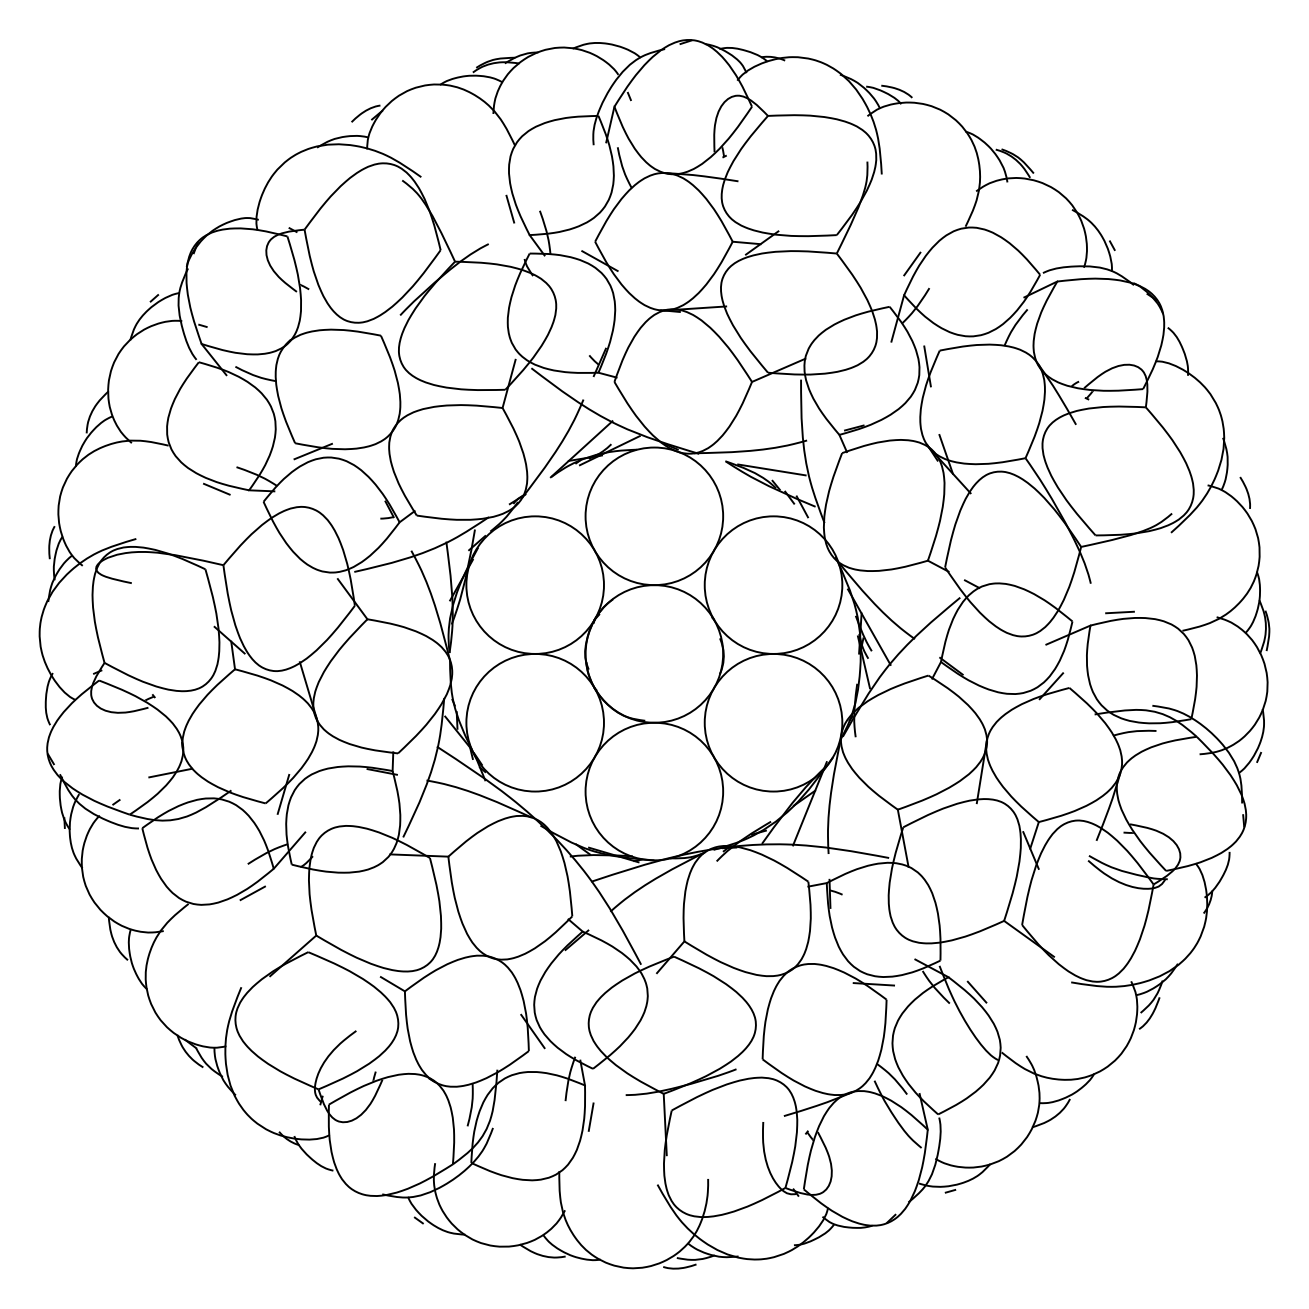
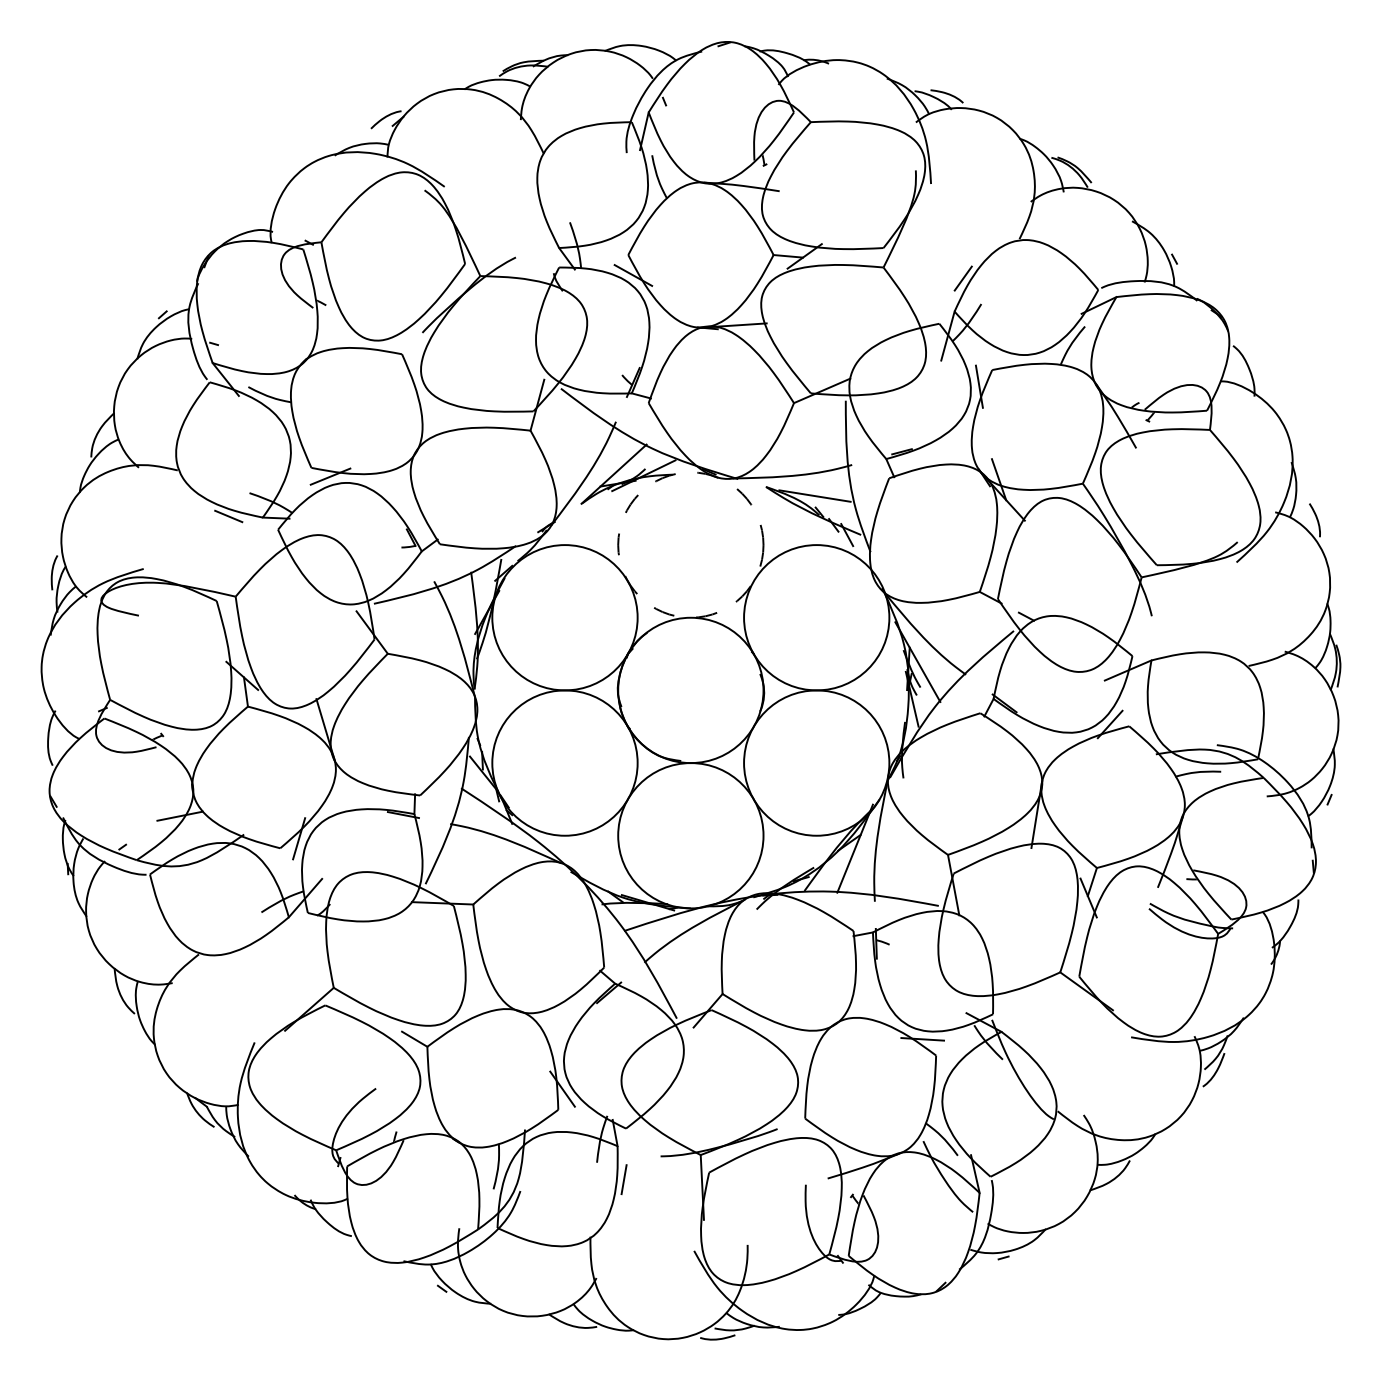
line: (510, 209) -> (538, 220), removed
circle: (654, 515) -> (690, 544), solid -> dashed
line: (1119, 612) -> (1182, 646), removed
line: (252, 893) -> (266, 943), removed
line: (976, 992) -> (1031, 1047), removed

